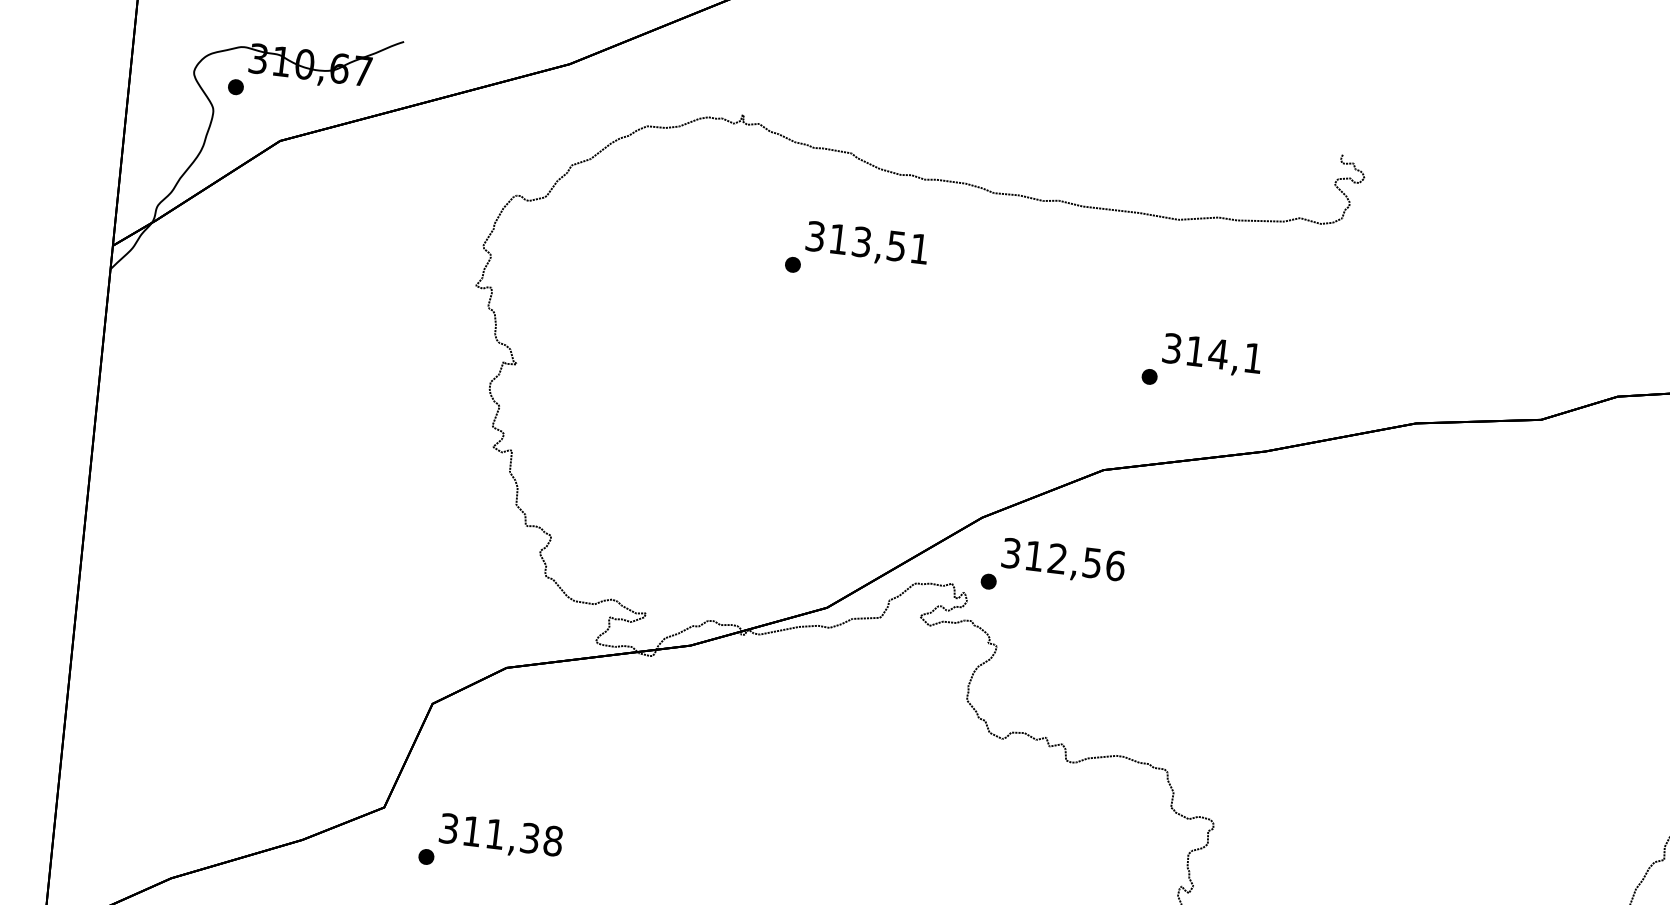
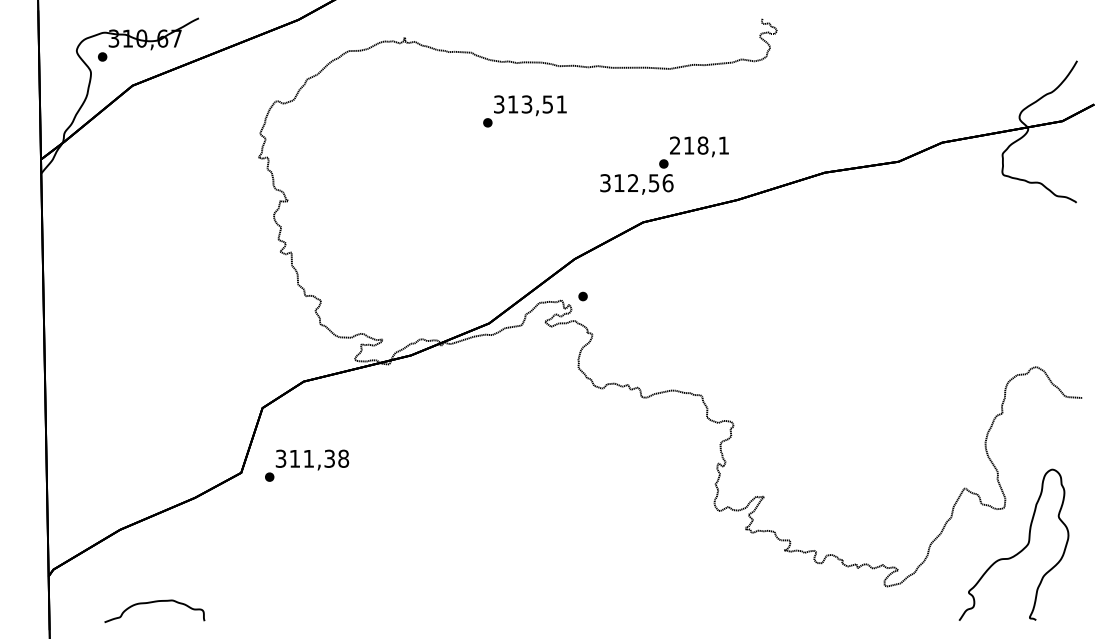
text: (856, 253) -> (524, 111), moved
text: (1196, 351) -> (689, 145), 314,1 -> 218,1
text: (1062, 561) -> (636, 184), moved
text: (491, 845) -> (307, 465), moved

